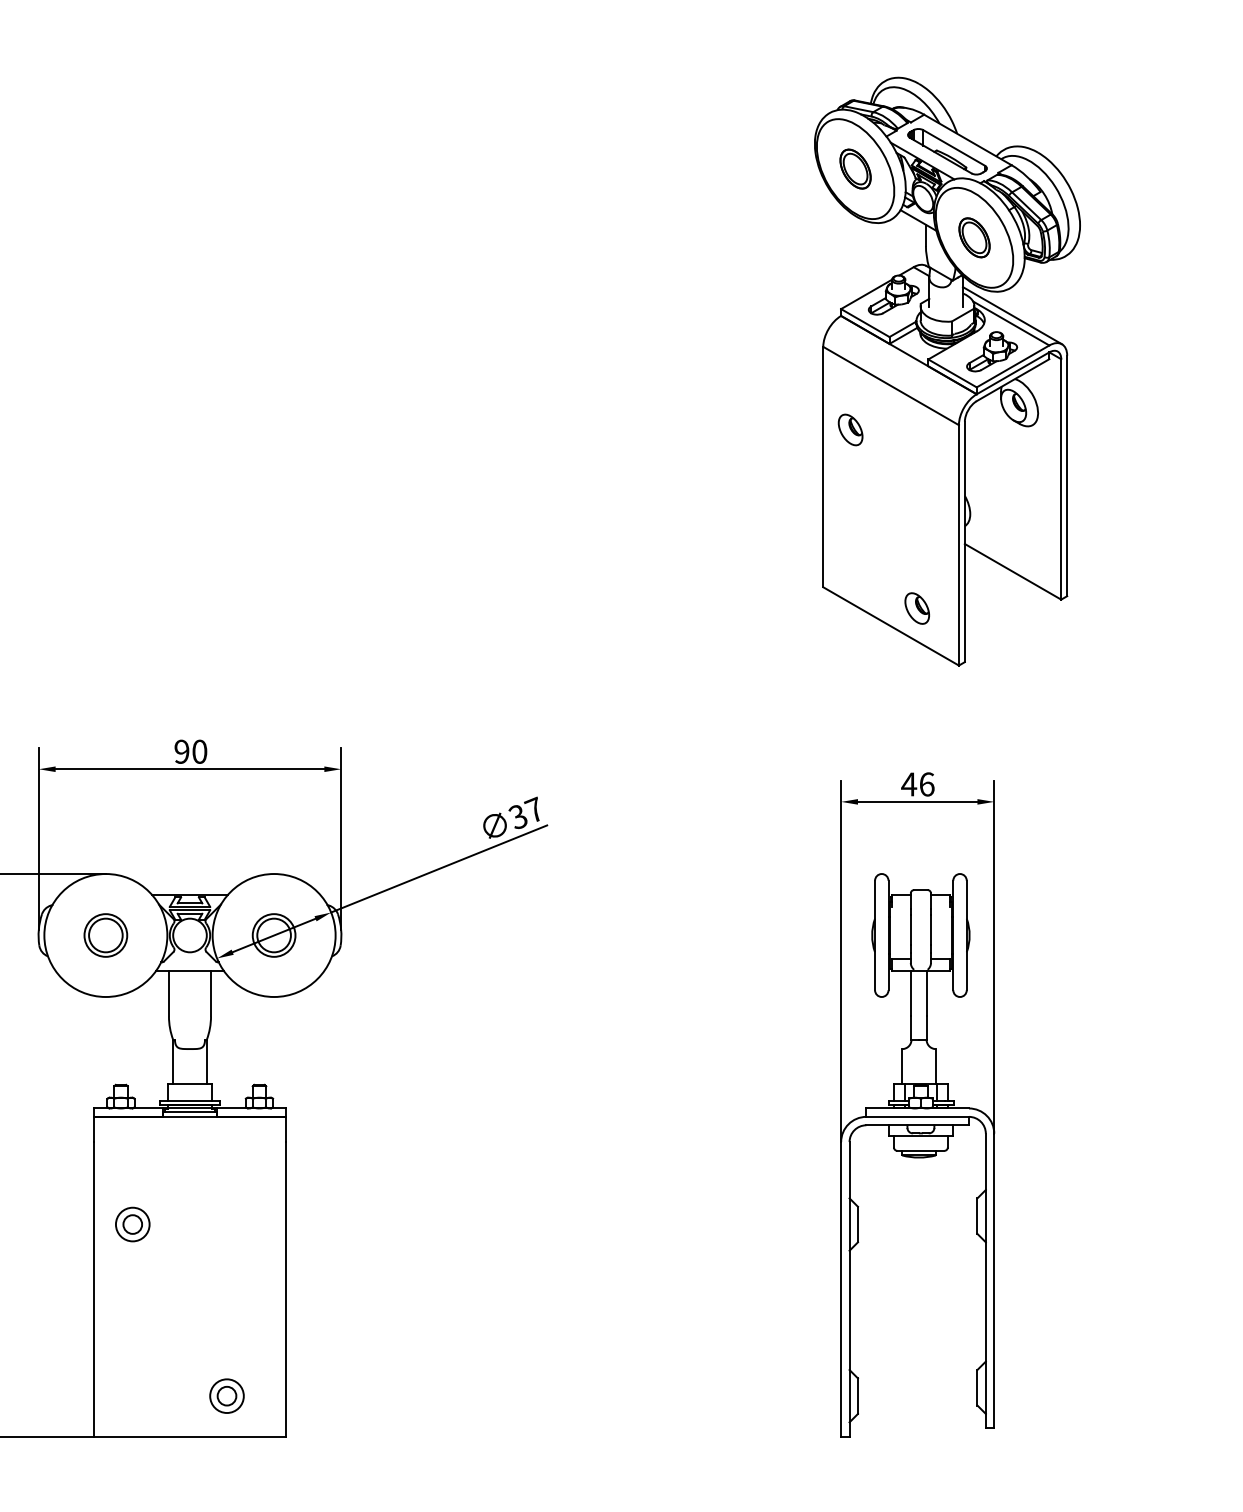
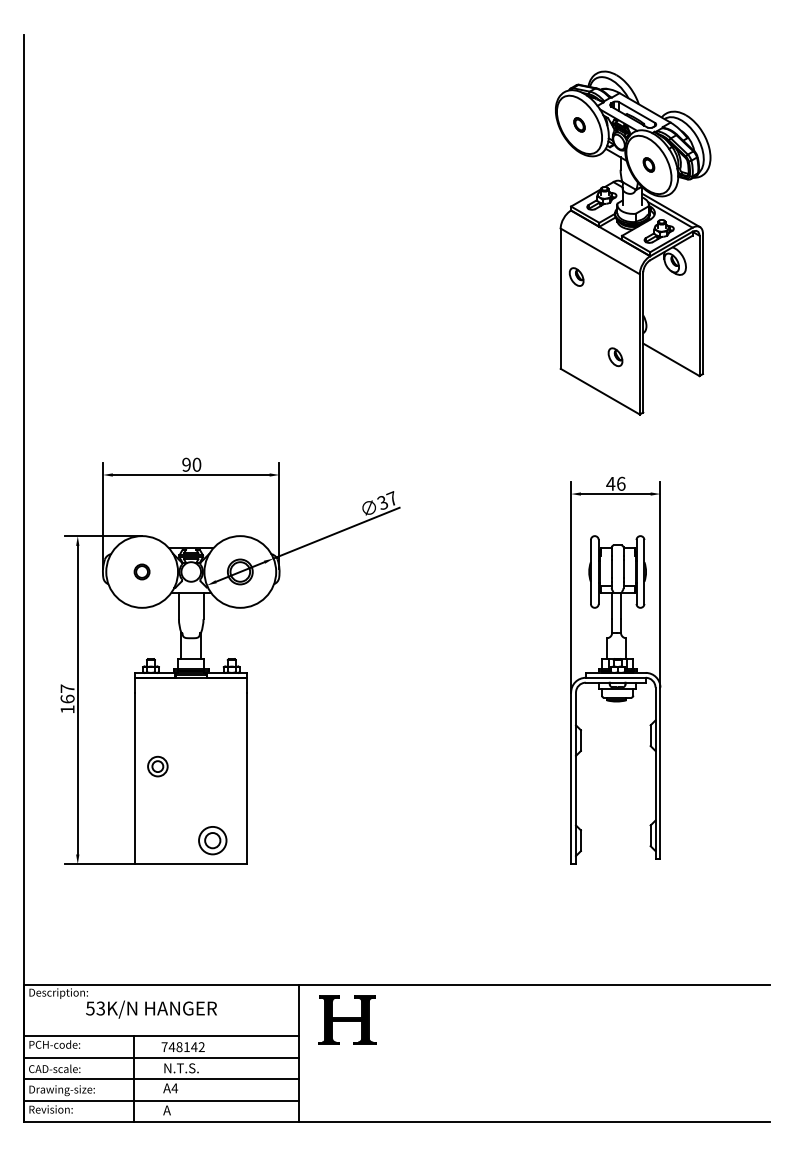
part: (855, 168) -> (579, 124), size x0.6
part: (973, 237) -> (648, 164), size x0.6
part: (917, 608) -> (615, 357), moved
part: (104, 934) -> (141, 571), size x0.6
part: (132, 1224) -> (157, 766), moved
part: (226, 1395) -> (212, 840), size x1.4

